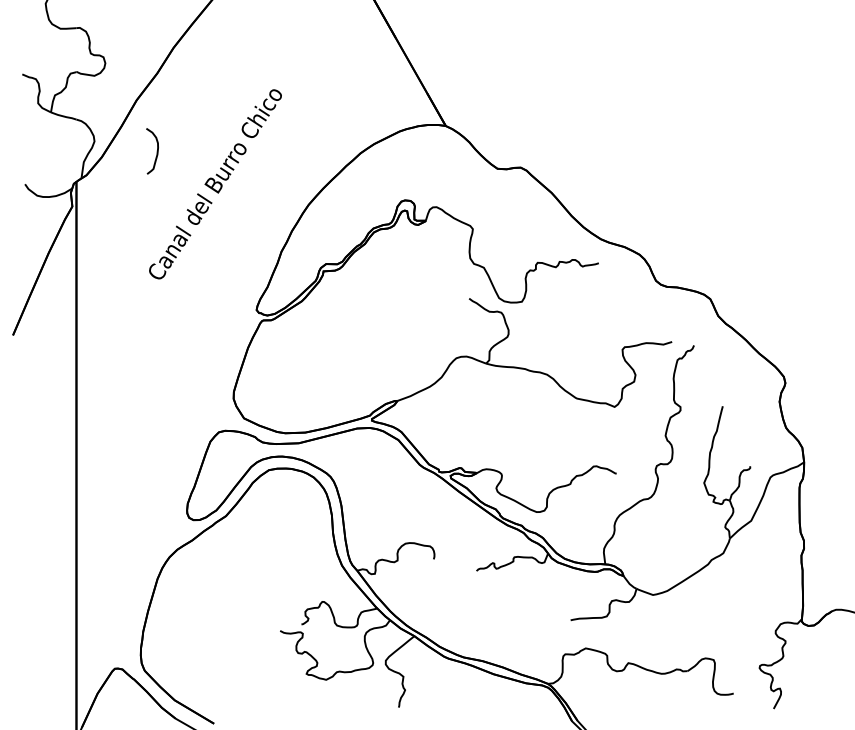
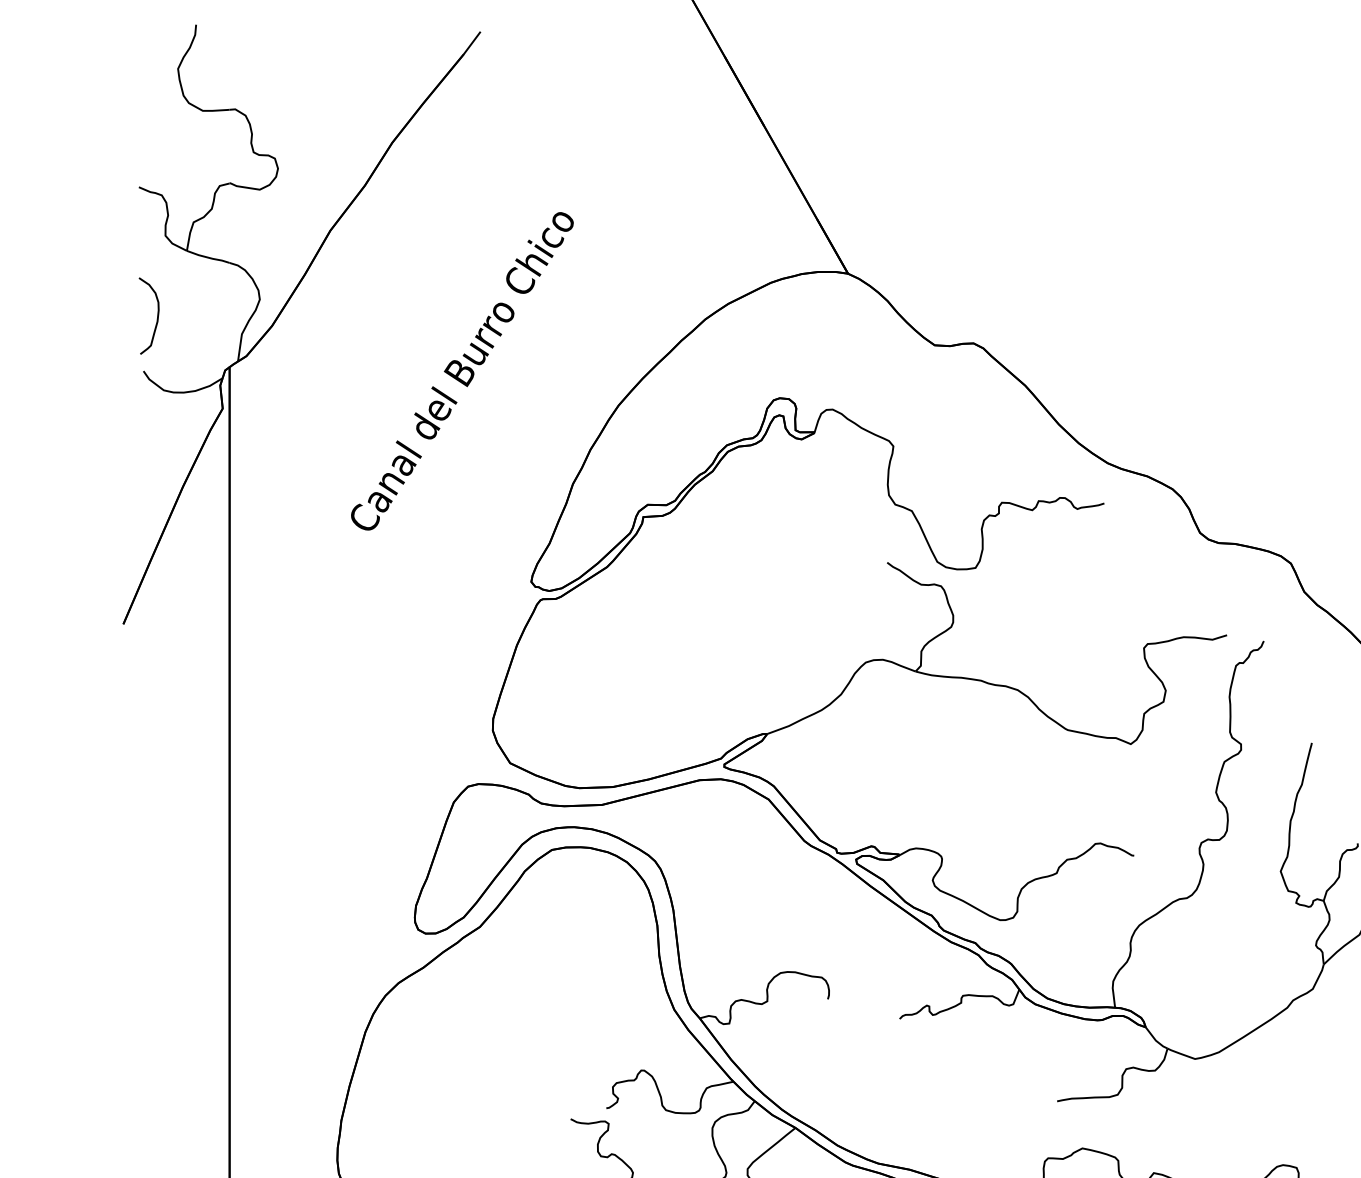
curve: (156, 151) -> (155, 316), moved

